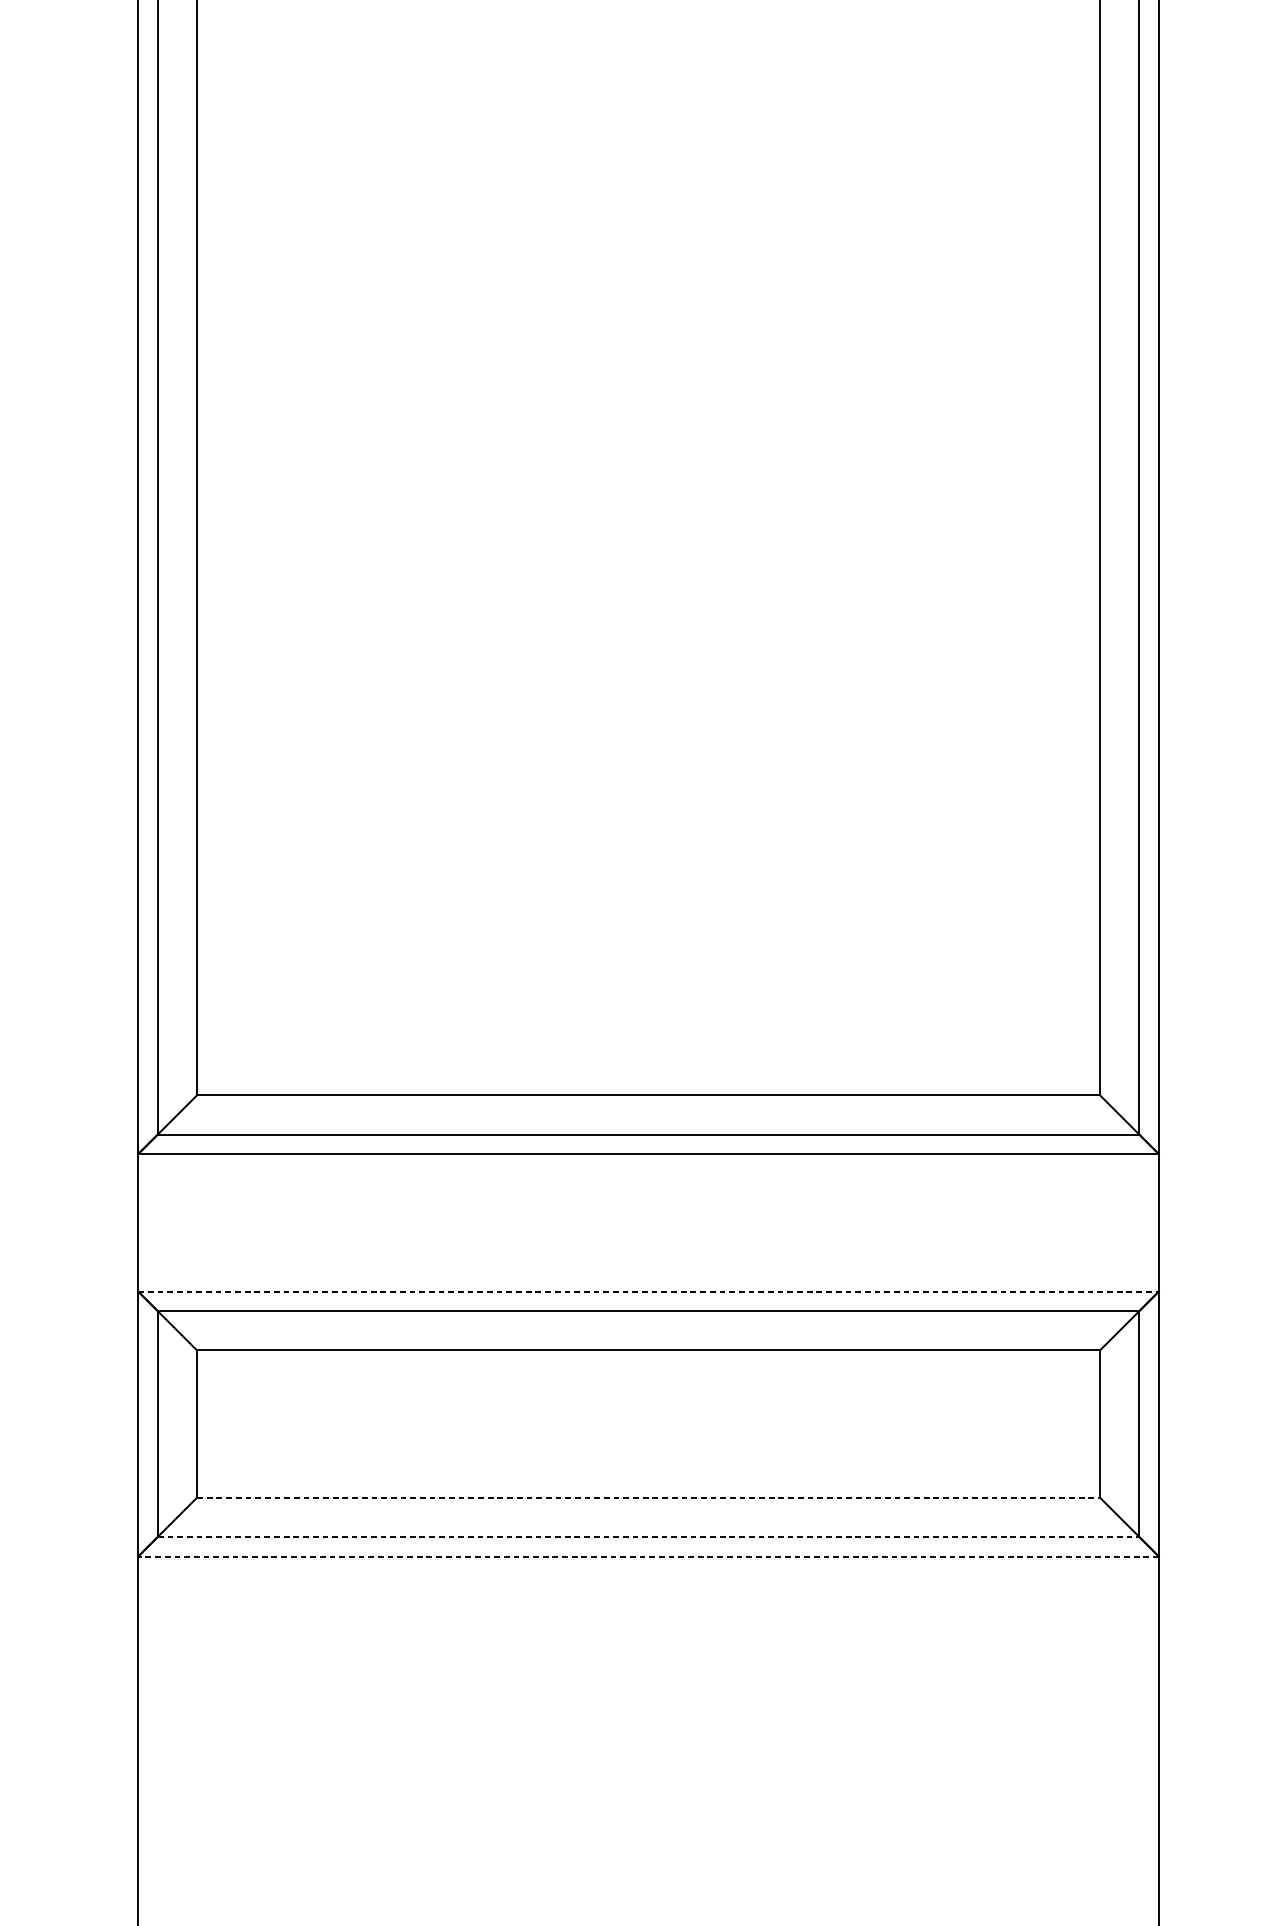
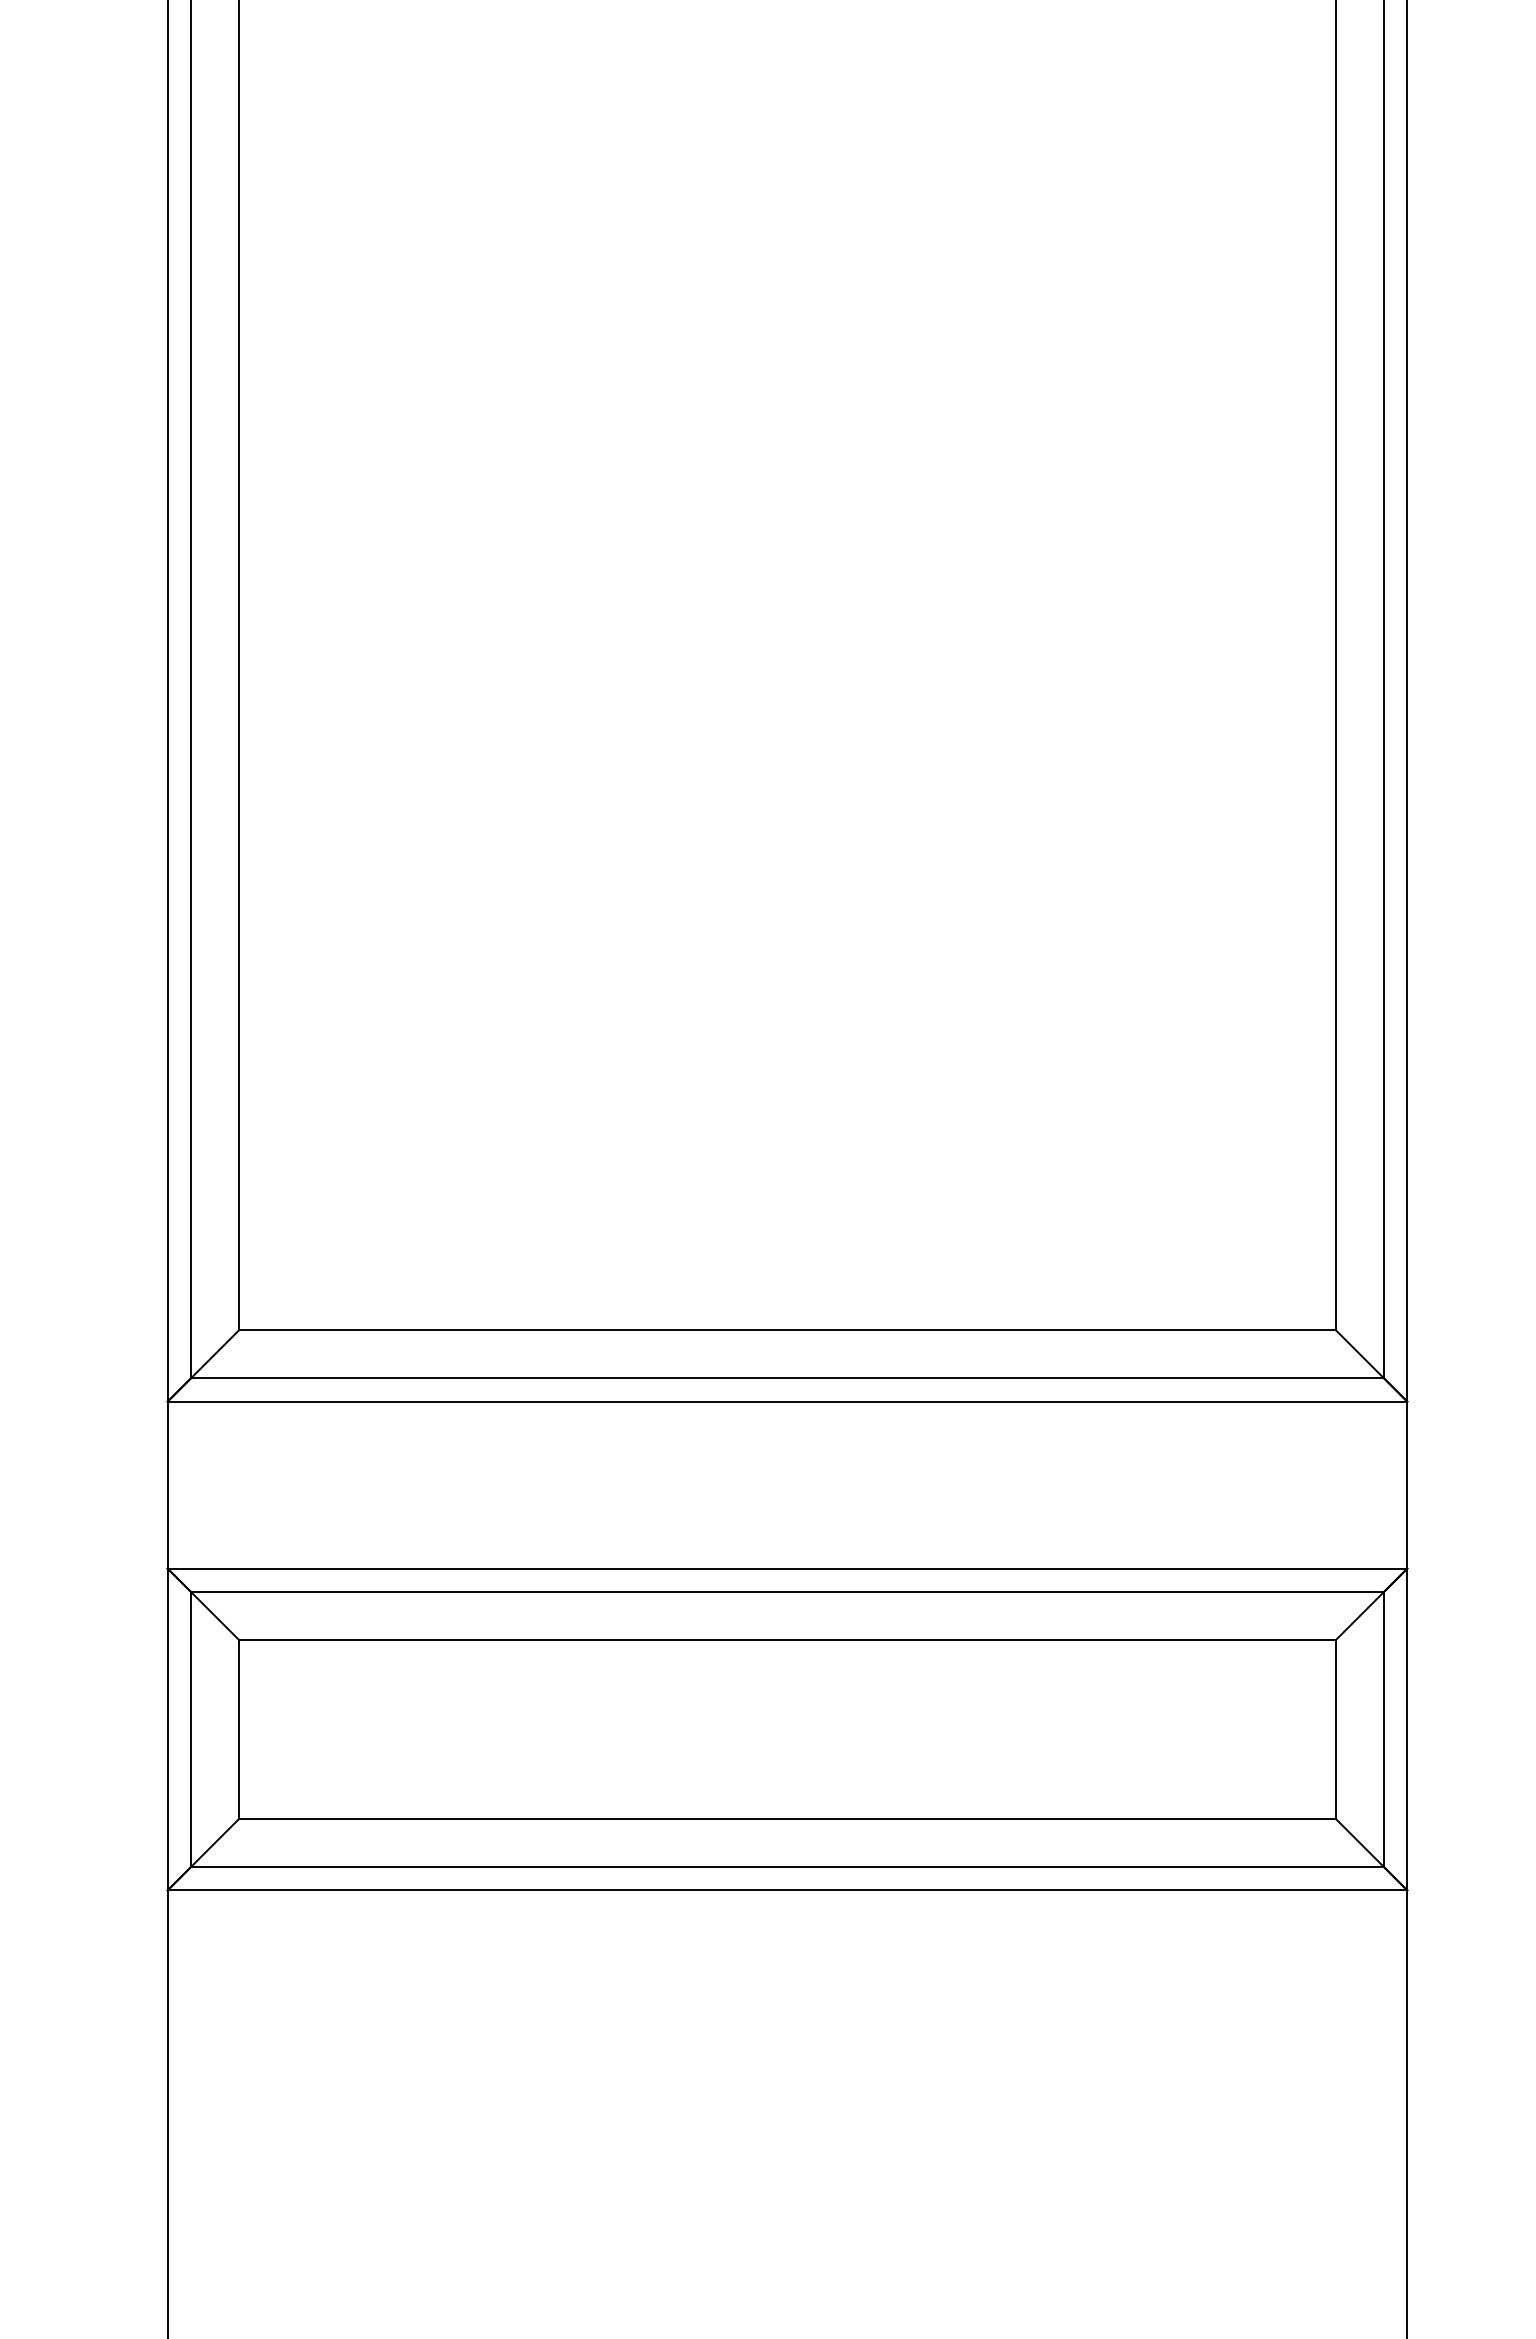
line: (648, 1291) -> (787, 1568), dashed -> solid
line: (648, 1497) -> (787, 1818), dashed -> solid
line: (648, 1536) -> (787, 1866), dashed -> solid
line: (648, 1556) -> (787, 1890), dashed -> solid

